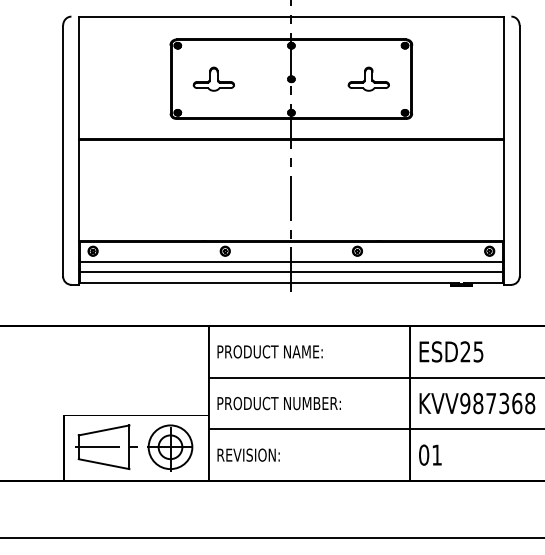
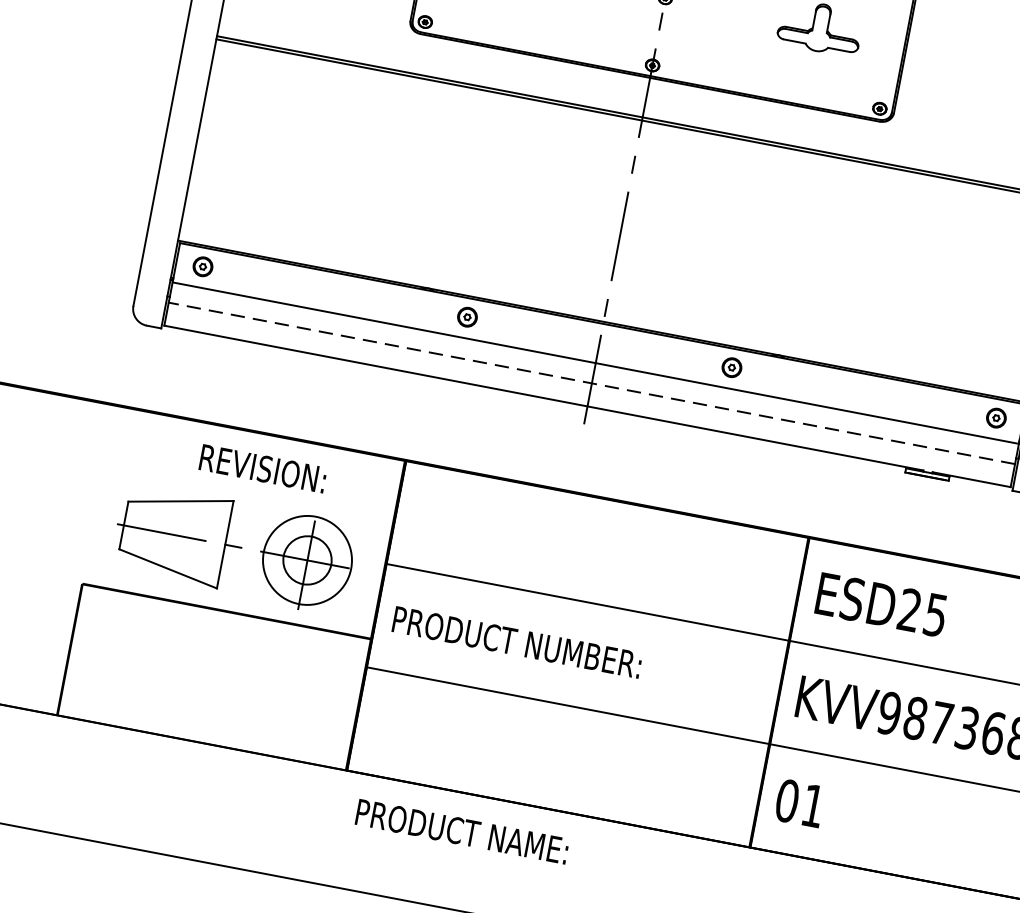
line: (291, 271) -> (592, 382), solid -> dashed
text: (269, 351) -> (461, 830), moved
part: (134, 447) -> (235, 547), moved
text: (248, 454) -> (263, 467), moved

